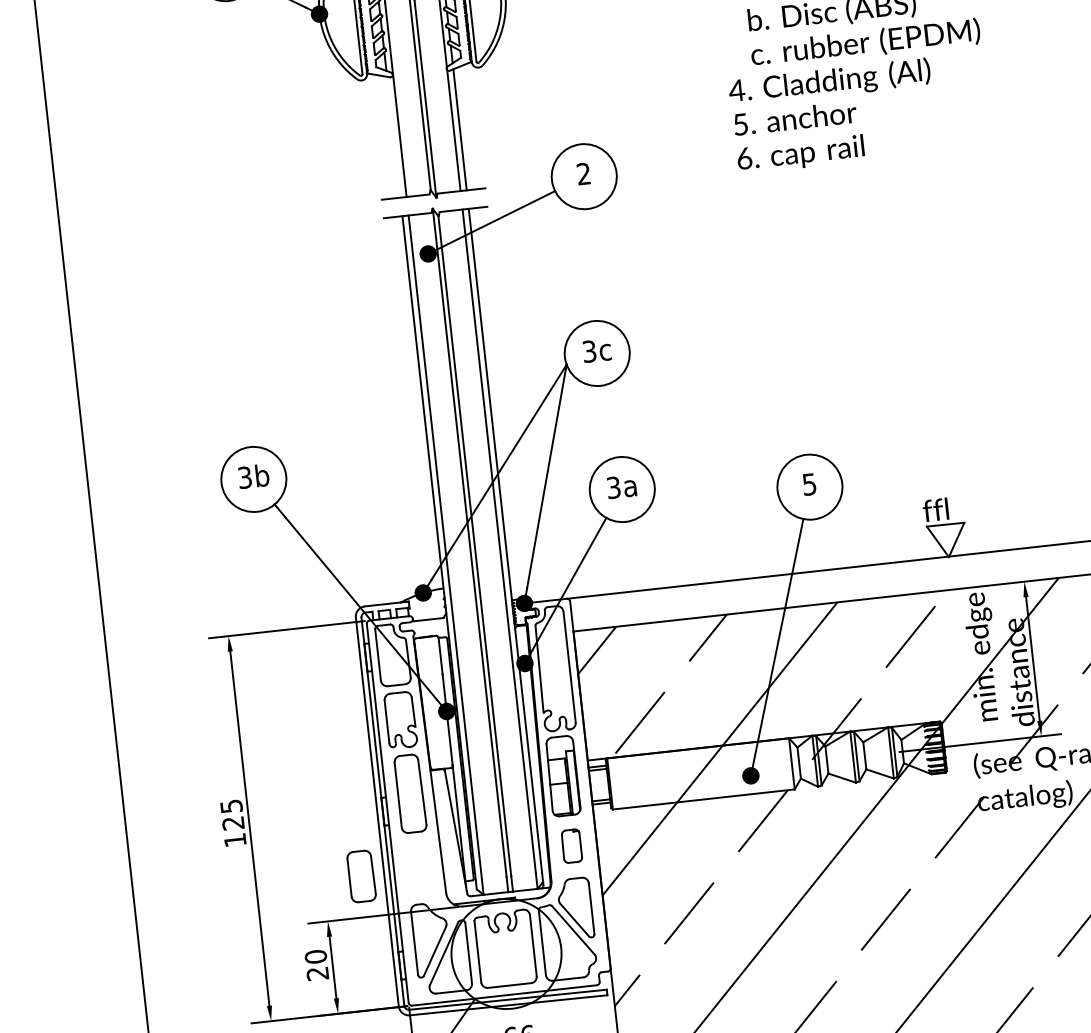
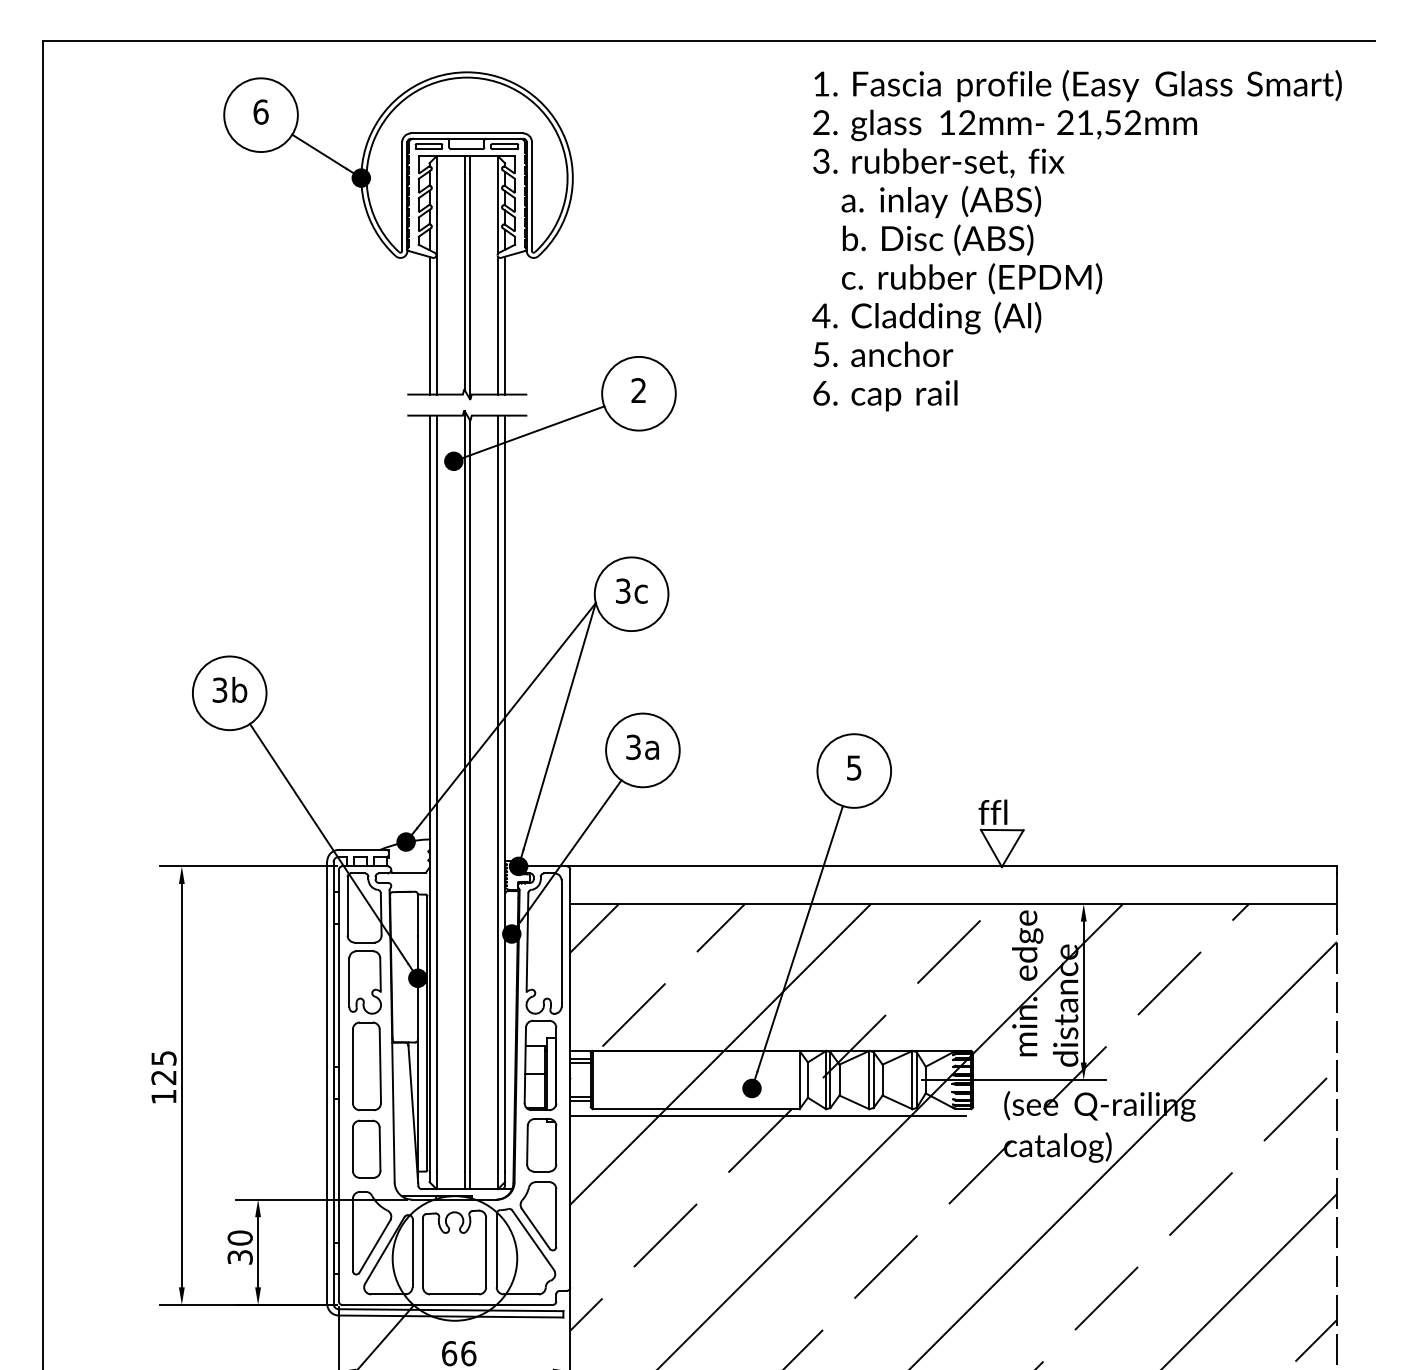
line: (393, 137) -> (429, 325), added
line: (768, 797) -> (768, 1115), added
part: (571, 846) -> (541, 1145), size x1.43
part: (361, 875) -> (366, 1148), moved
text: (318, 973) -> (240, 1257), 20 -> 30

